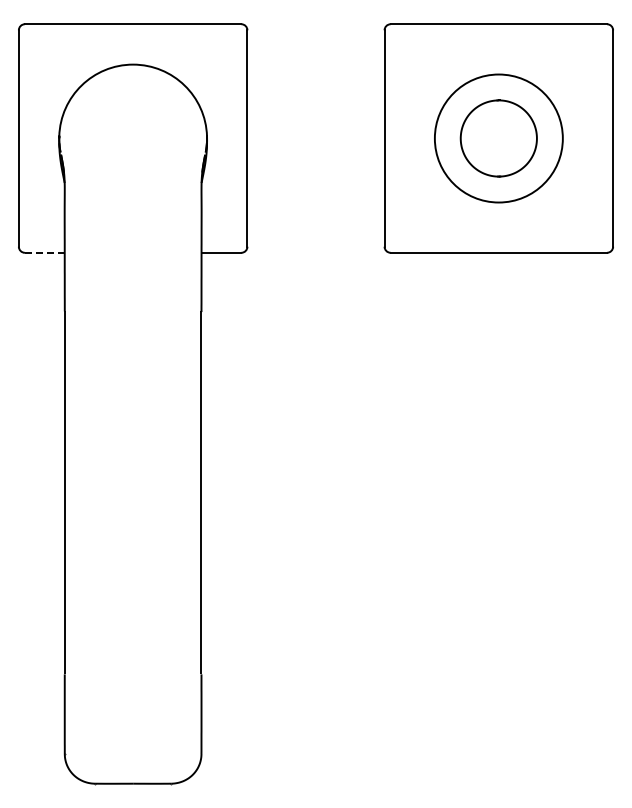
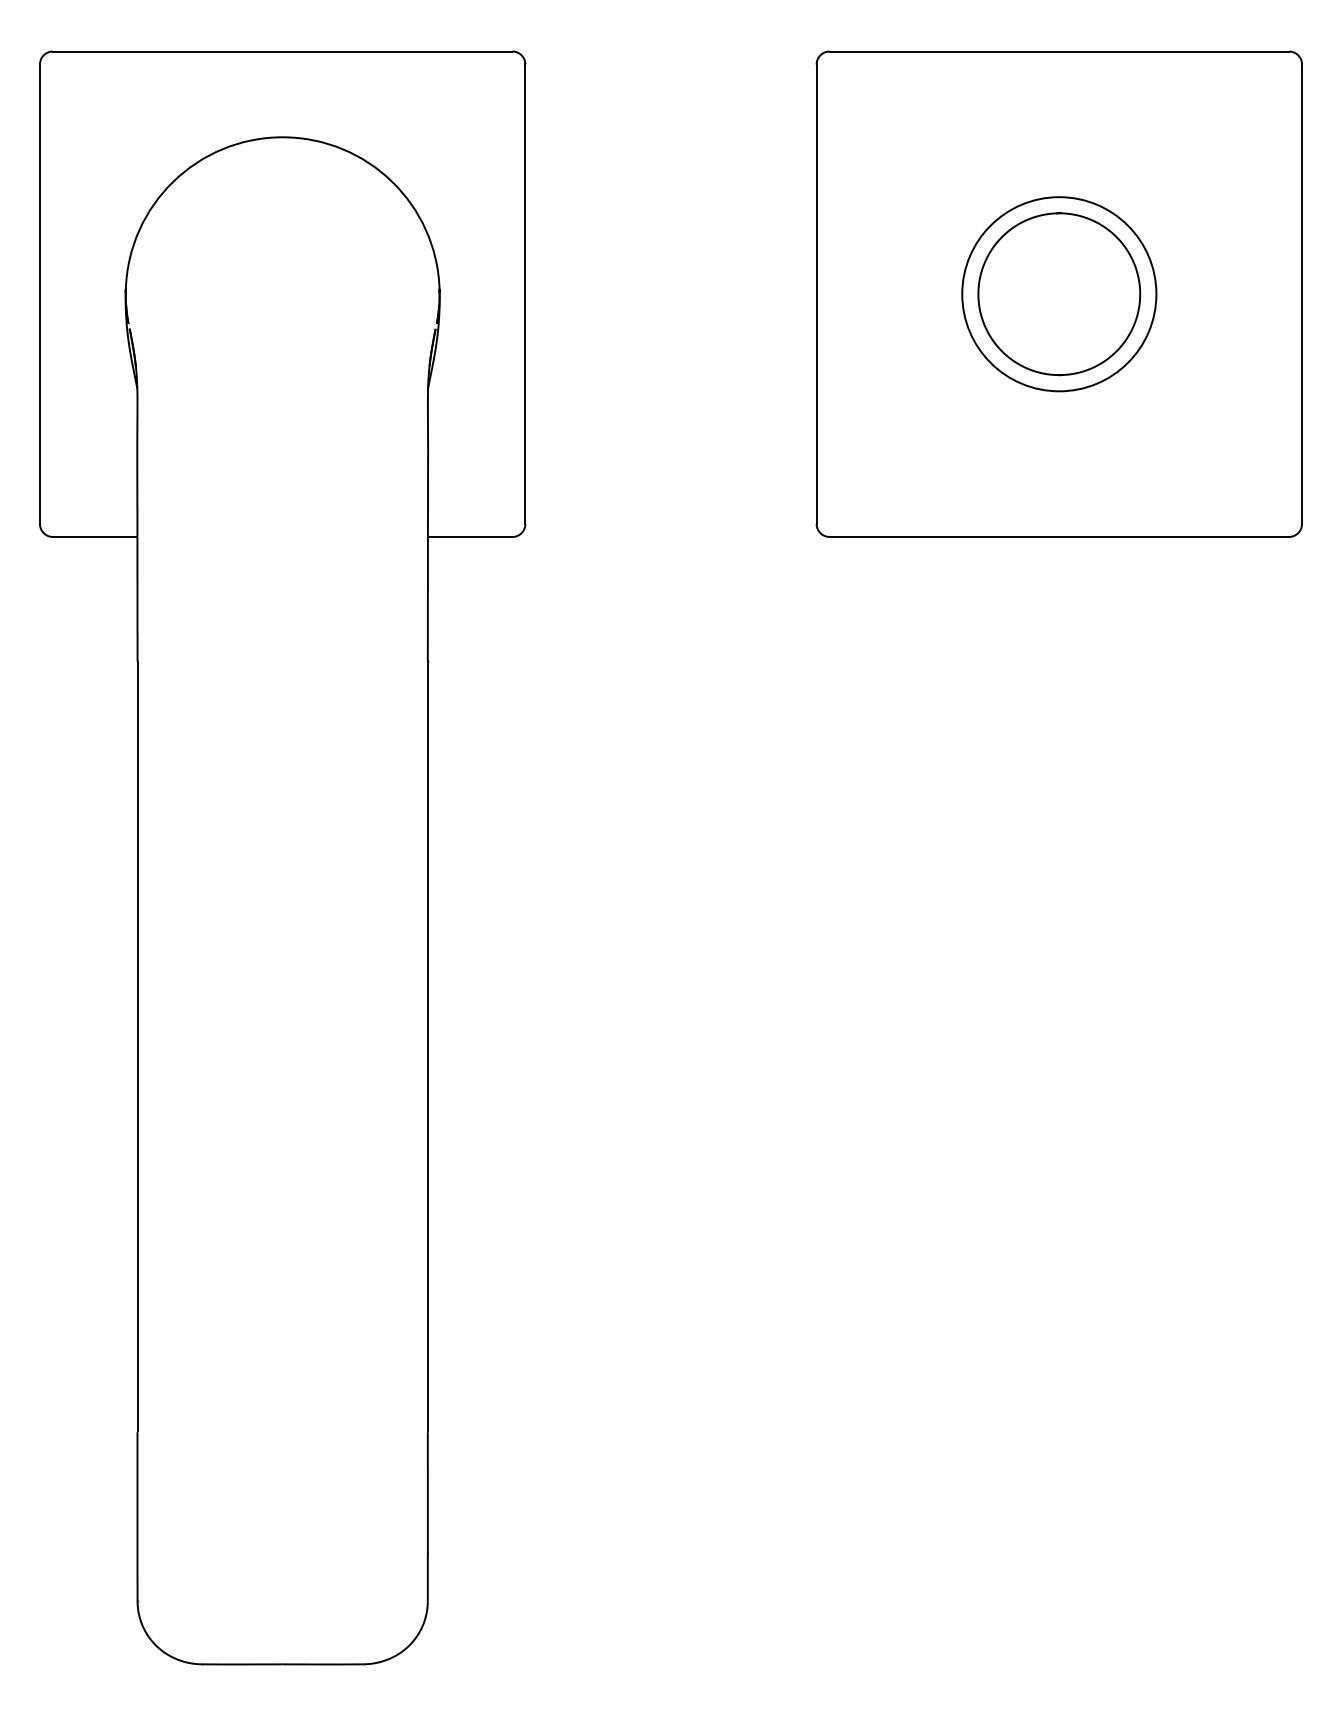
circle: (498, 138) -> (1058, 294), size x0.71
line: (44, 252) -> (94, 536), dashed -> solid

